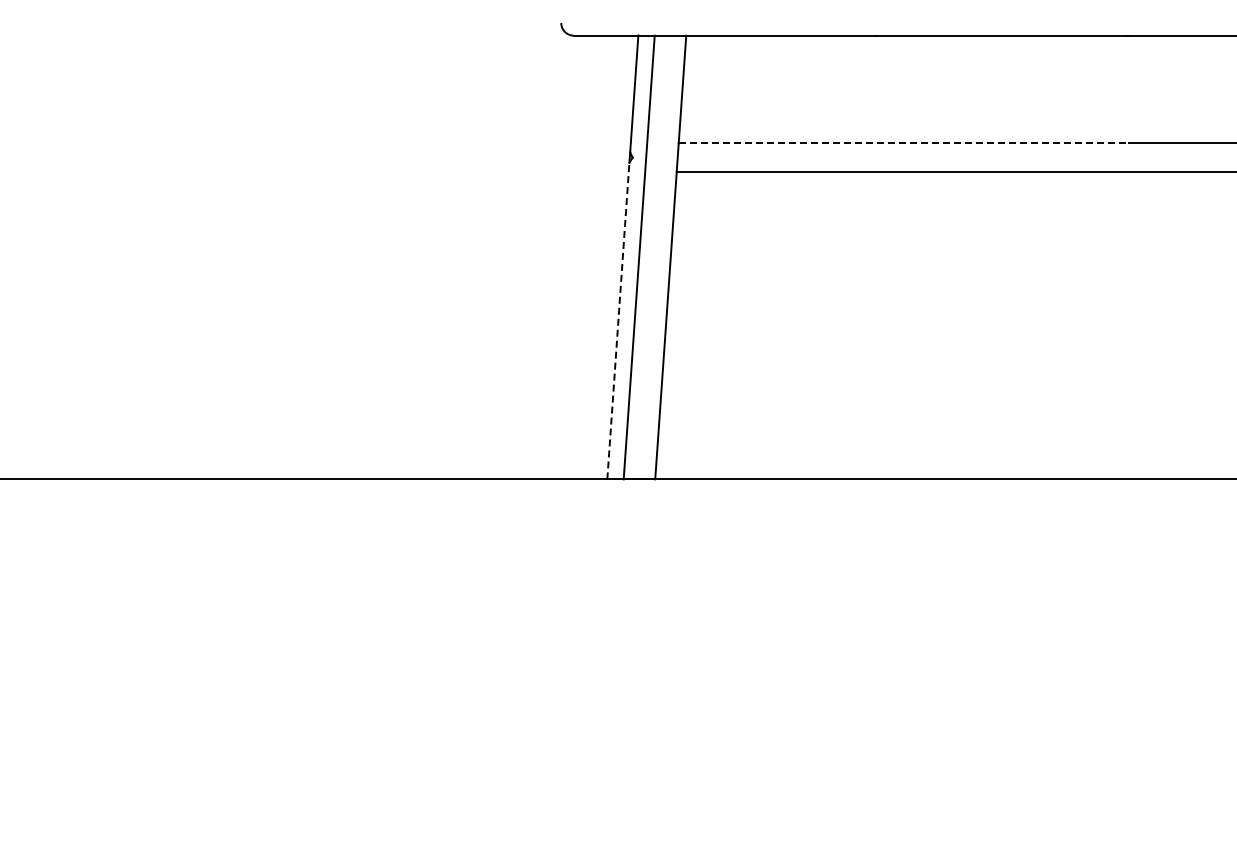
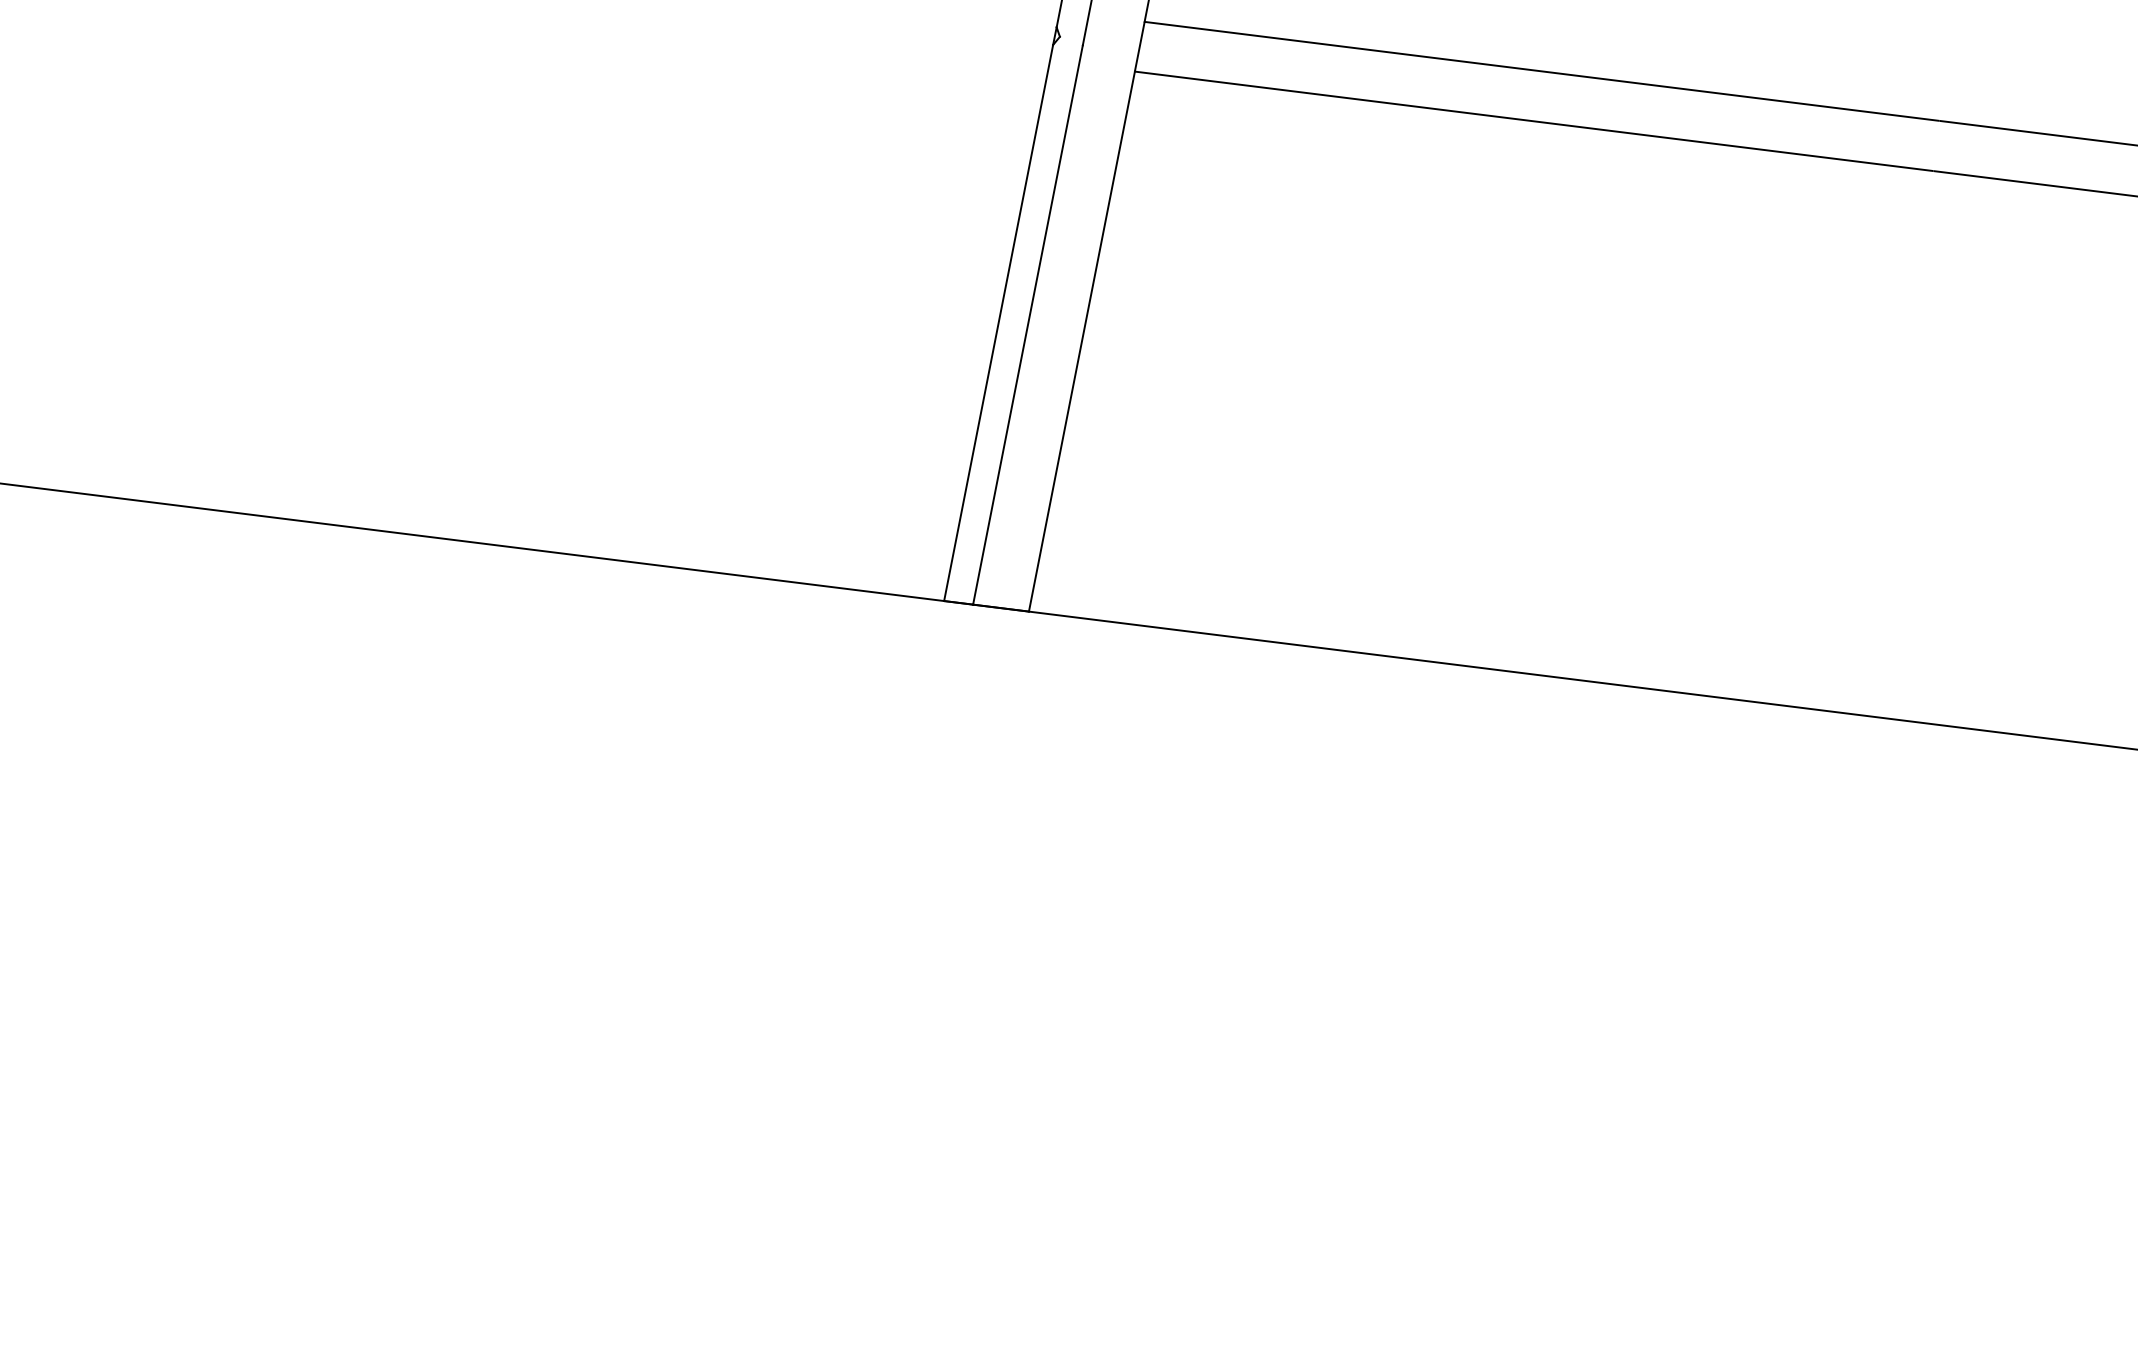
line: (903, 143) -> (1542, 71), dashed -> solid
line: (618, 321) -> (998, 323), dashed -> solid

